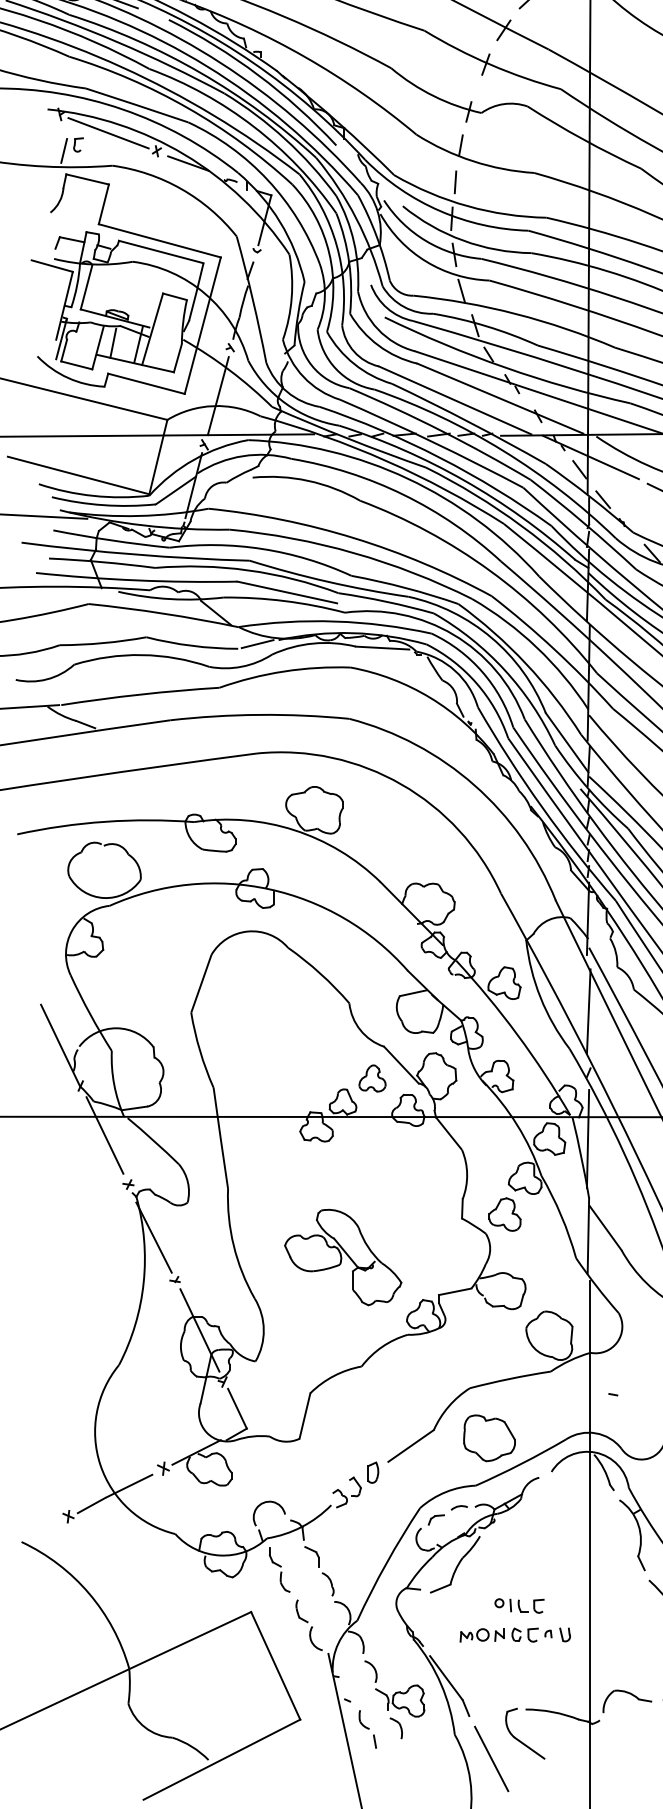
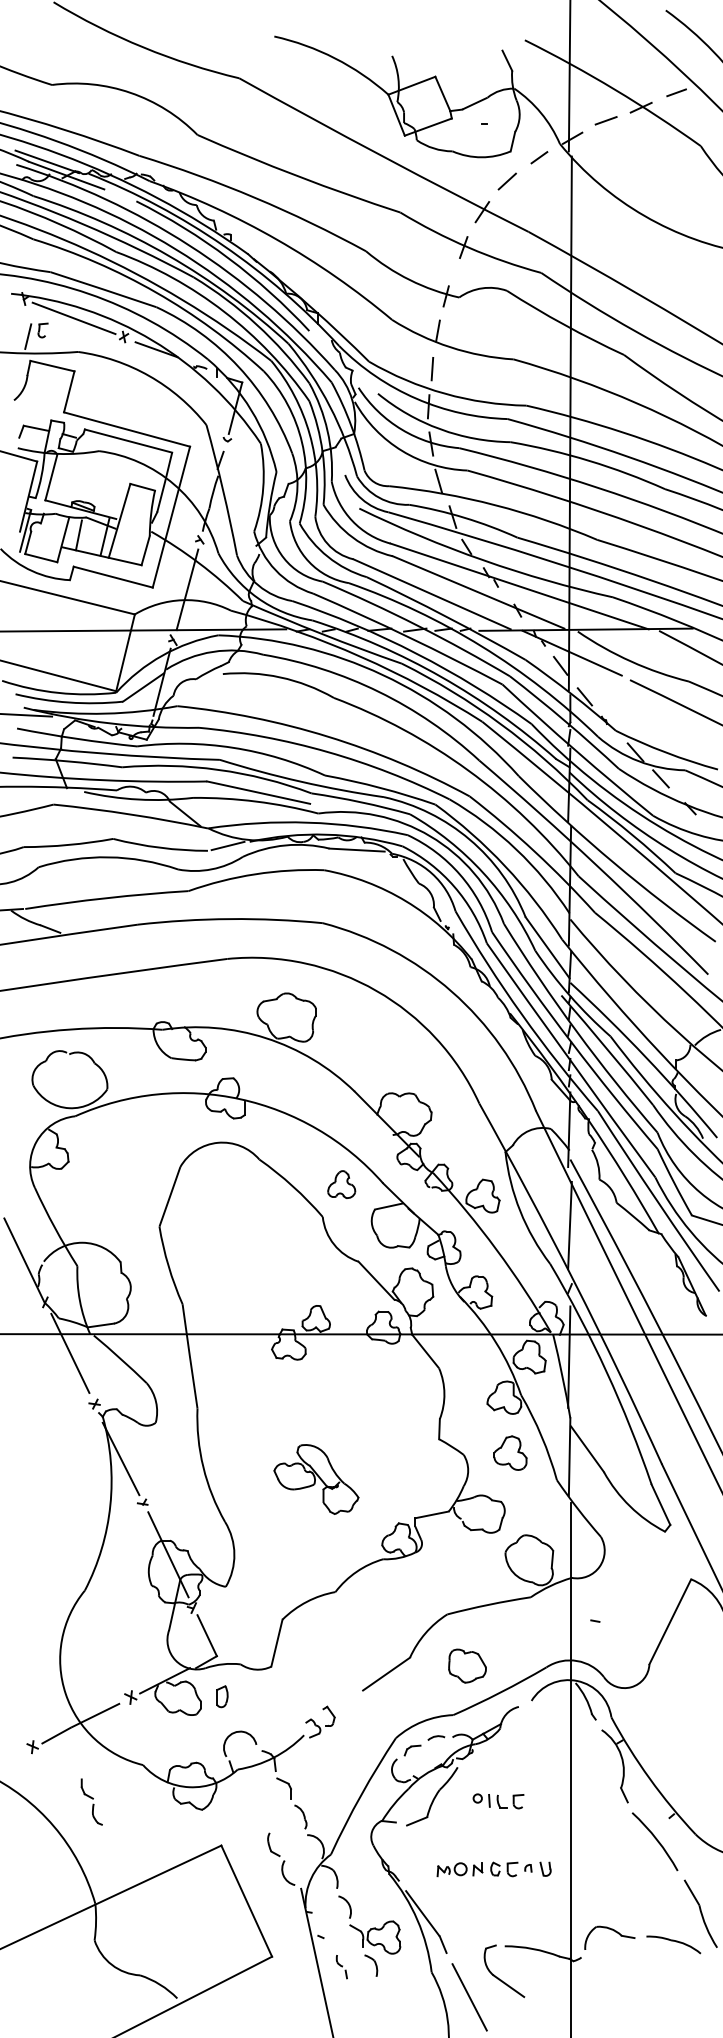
part: (372, 1078) -> (341, 1184), moved
part: (504, 1213) -> (510, 1452), moved
part: (343, 1257) -> (316, 1479), size x0.7
part: (489, 1437) -> (467, 1665), size x0.7
part: (373, 1472) -> (222, 1696), moved
part: (279, 1569) -> (91, 1801), moved
part: (519, 1606) -> (498, 1801), moved
part: (367, 1729) -> (341, 1966), size x0.6

